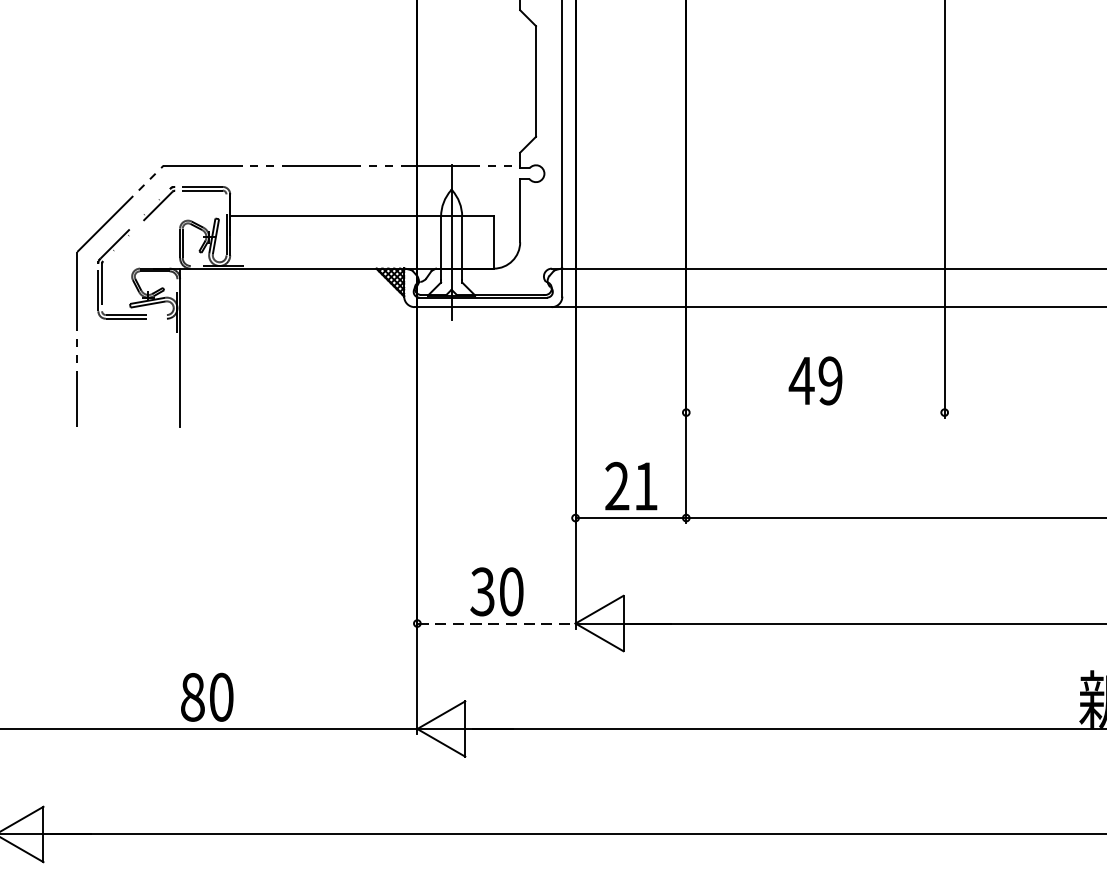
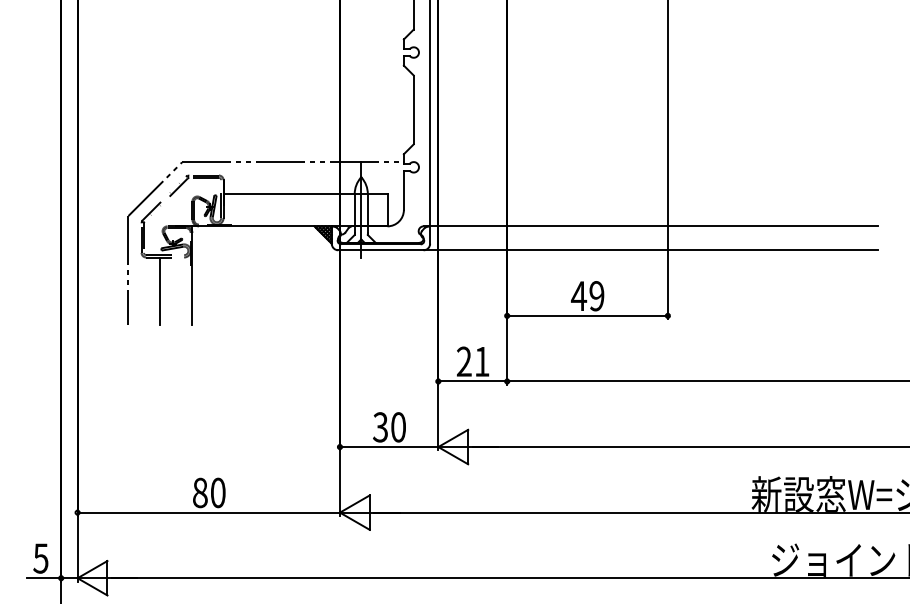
line: (127, 371) -> (159, 290), added
line: (815, 411) -> (587, 315), added
line: (497, 624) -> (389, 447), dashed -> solid

